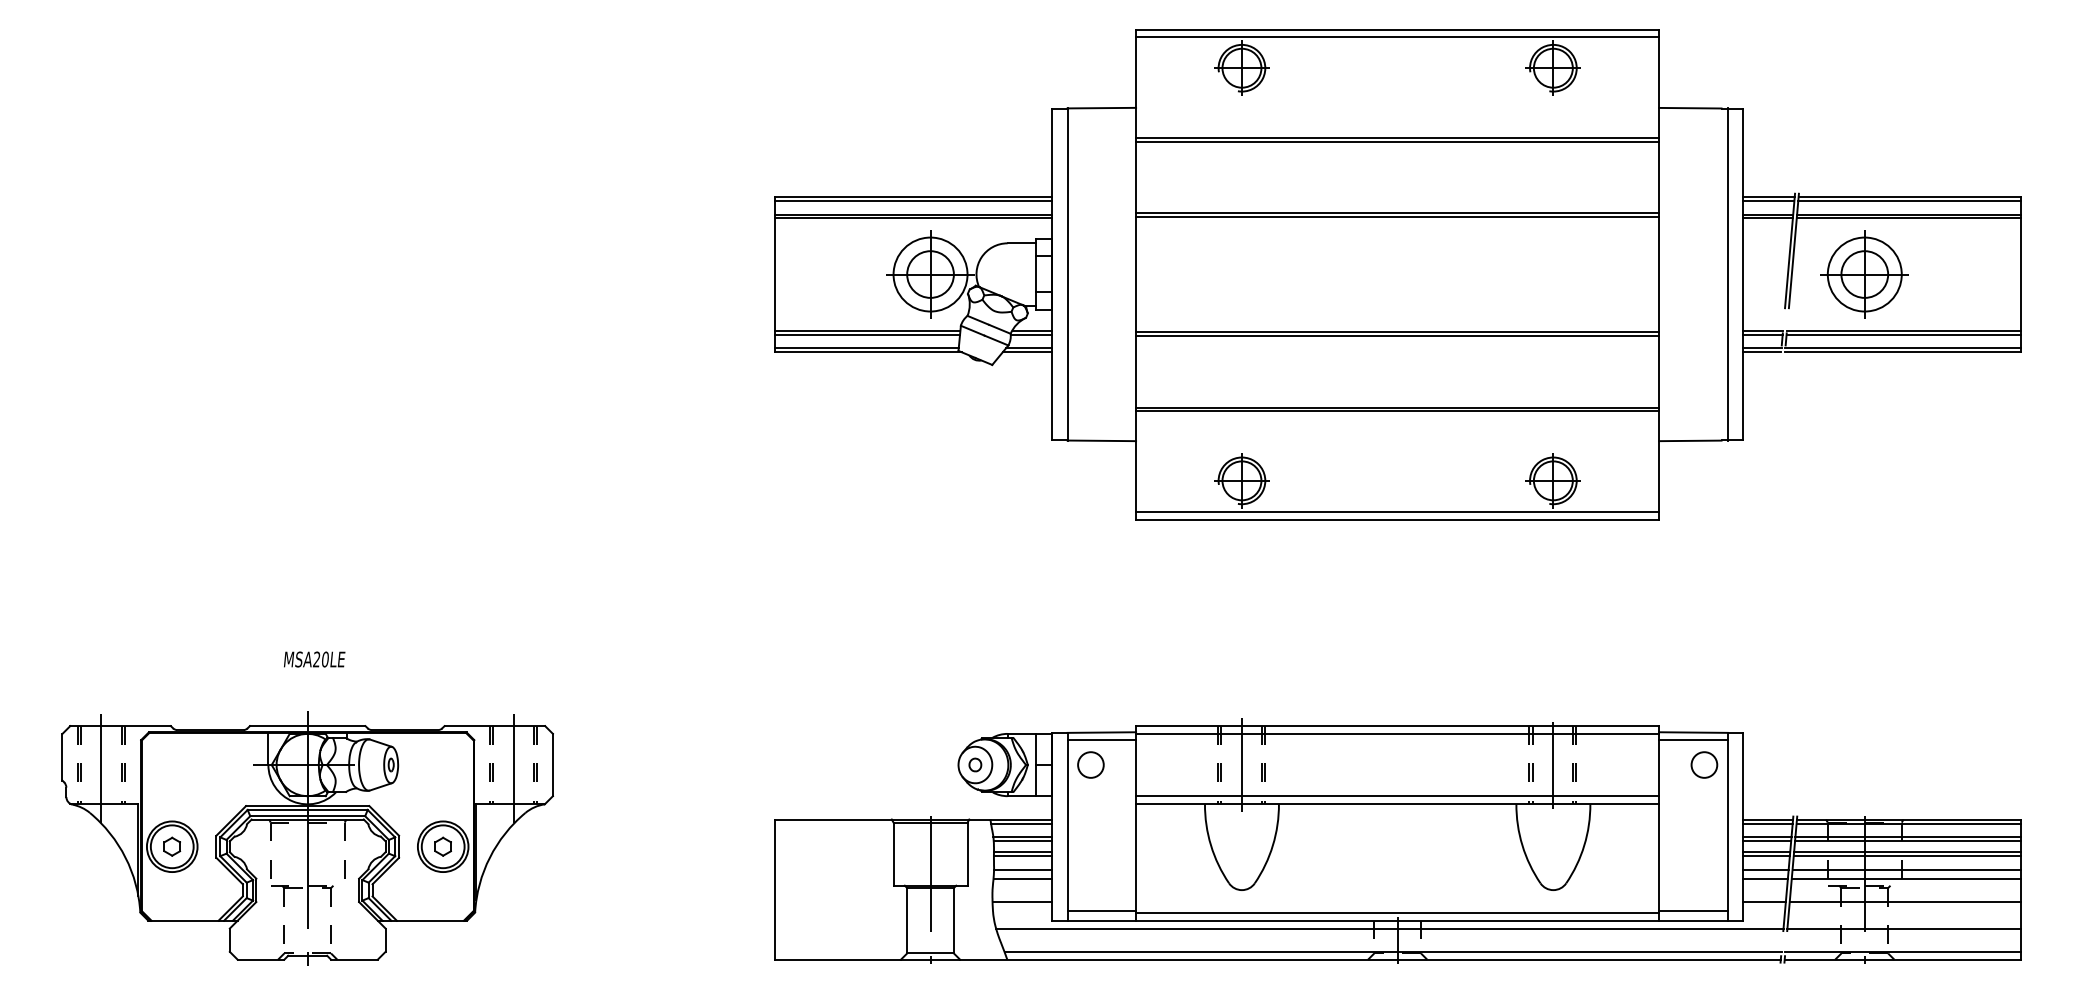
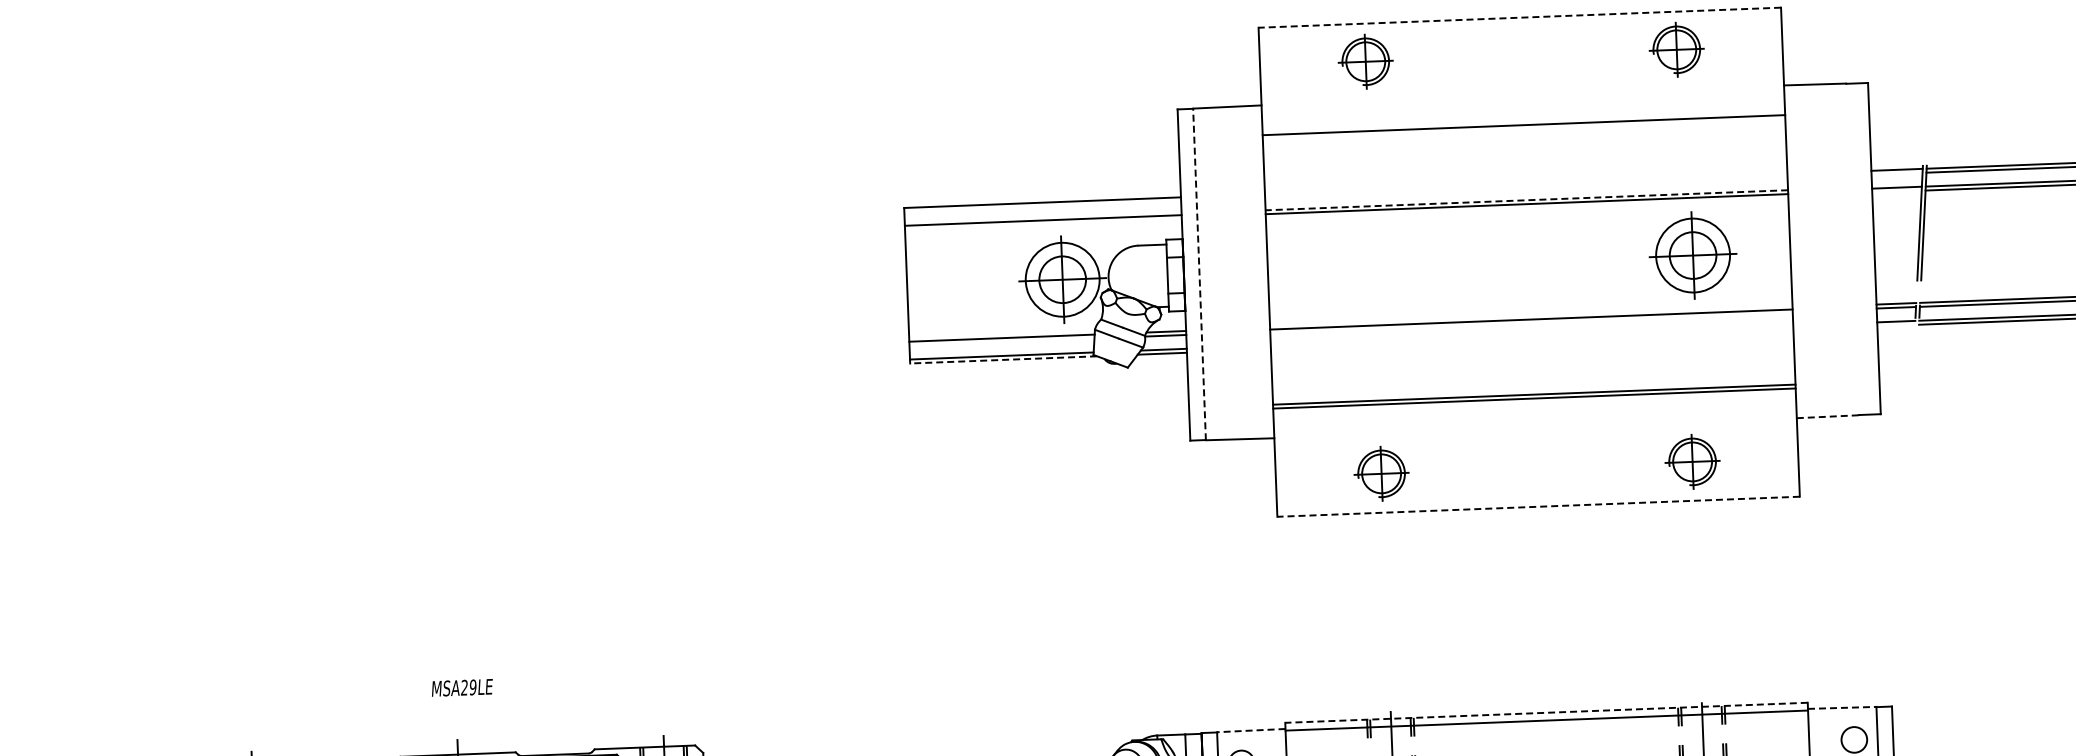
line: (1397, 30) -> (1519, 18), solid -> dashed
line: (1397, 37) -> (1519, 25), removed
line: (1397, 141) -> (1523, 128), removed
line: (913, 200) -> (1042, 206), removed
line: (1768, 200) -> (1896, 173), removed
line: (1397, 212) -> (1526, 199), solid -> dashed
line: (913, 218) -> (1043, 224), removed
line: (1767, 218) -> (1896, 191), removed
line: (1067, 273) -> (1199, 273), solid -> dashed
line: (1727, 274) -> (1858, 249), removed
part: (1864, 274) -> (1692, 255), moved
line: (867, 334) -> (1002, 342), removed
line: (1397, 336) -> (1531, 323), removed
line: (868, 352) -> (1003, 359), solid -> dashed
line: (1762, 352) -> (1896, 325), removed
line: (1690, 440) -> (1827, 416), solid -> dashed
line: (1397, 512) -> (1538, 499), removed
line: (1397, 519) -> (1538, 506), solid -> dashed
text: (325, 659) -> (473, 687), MSA20LE -> MSA29LE
line: (1397, 726) -> (1546, 713), solid -> dashed
line: (1101, 732) -> (1250, 730), solid -> dashed
line: (1694, 732) -> (1843, 707), solid -> dashed
line: (1101, 740) -> (1251, 738), removed
line: (1693, 740) -> (1842, 715), removed

